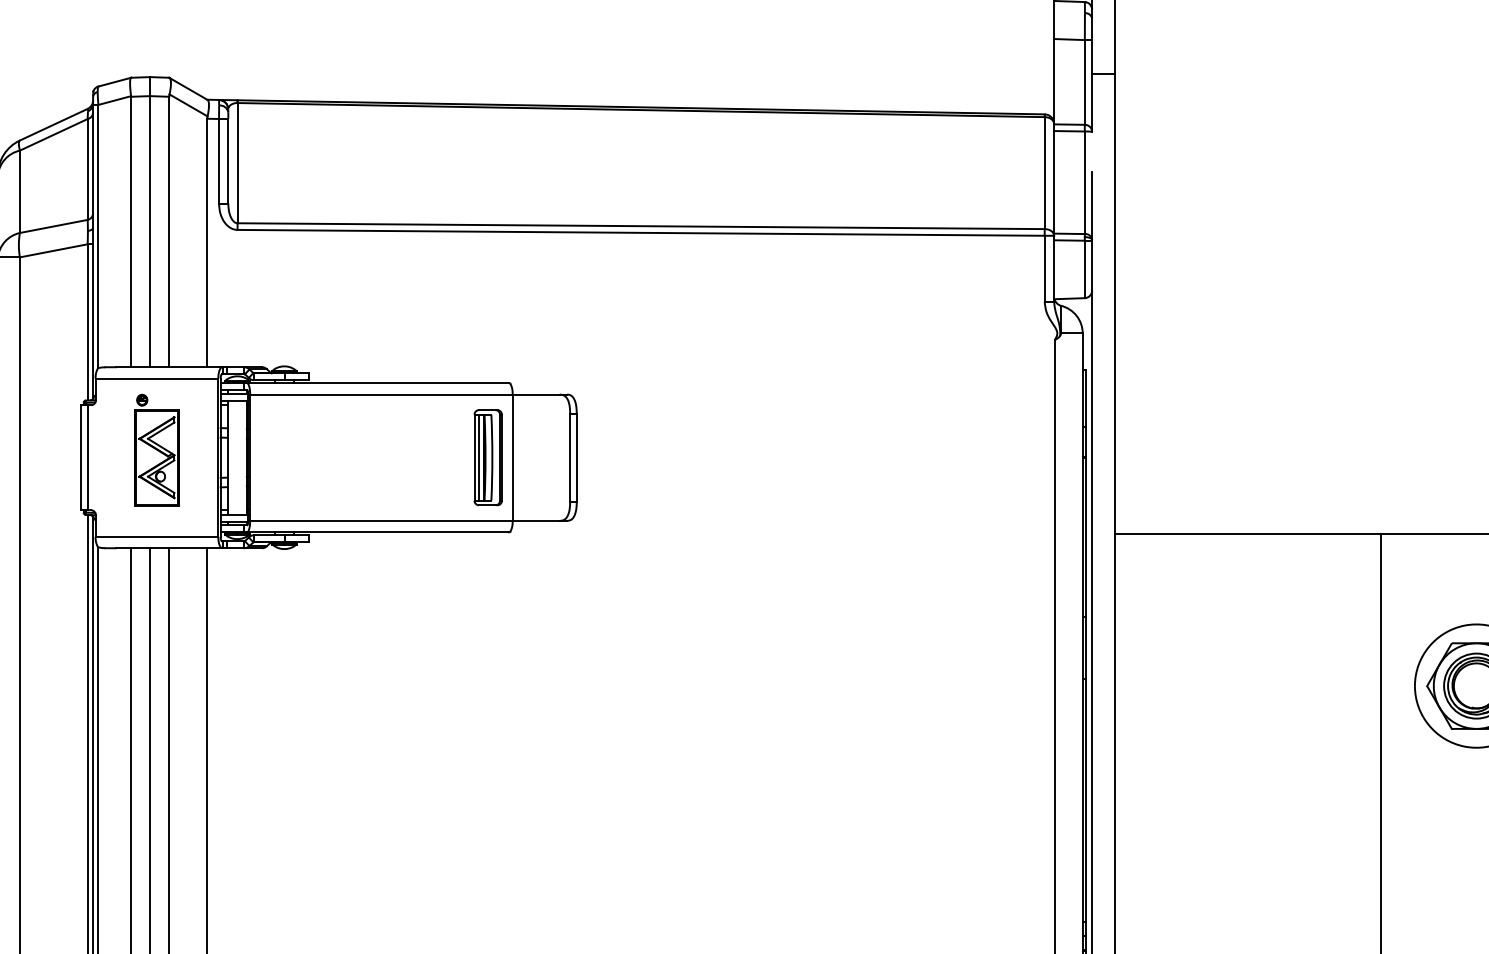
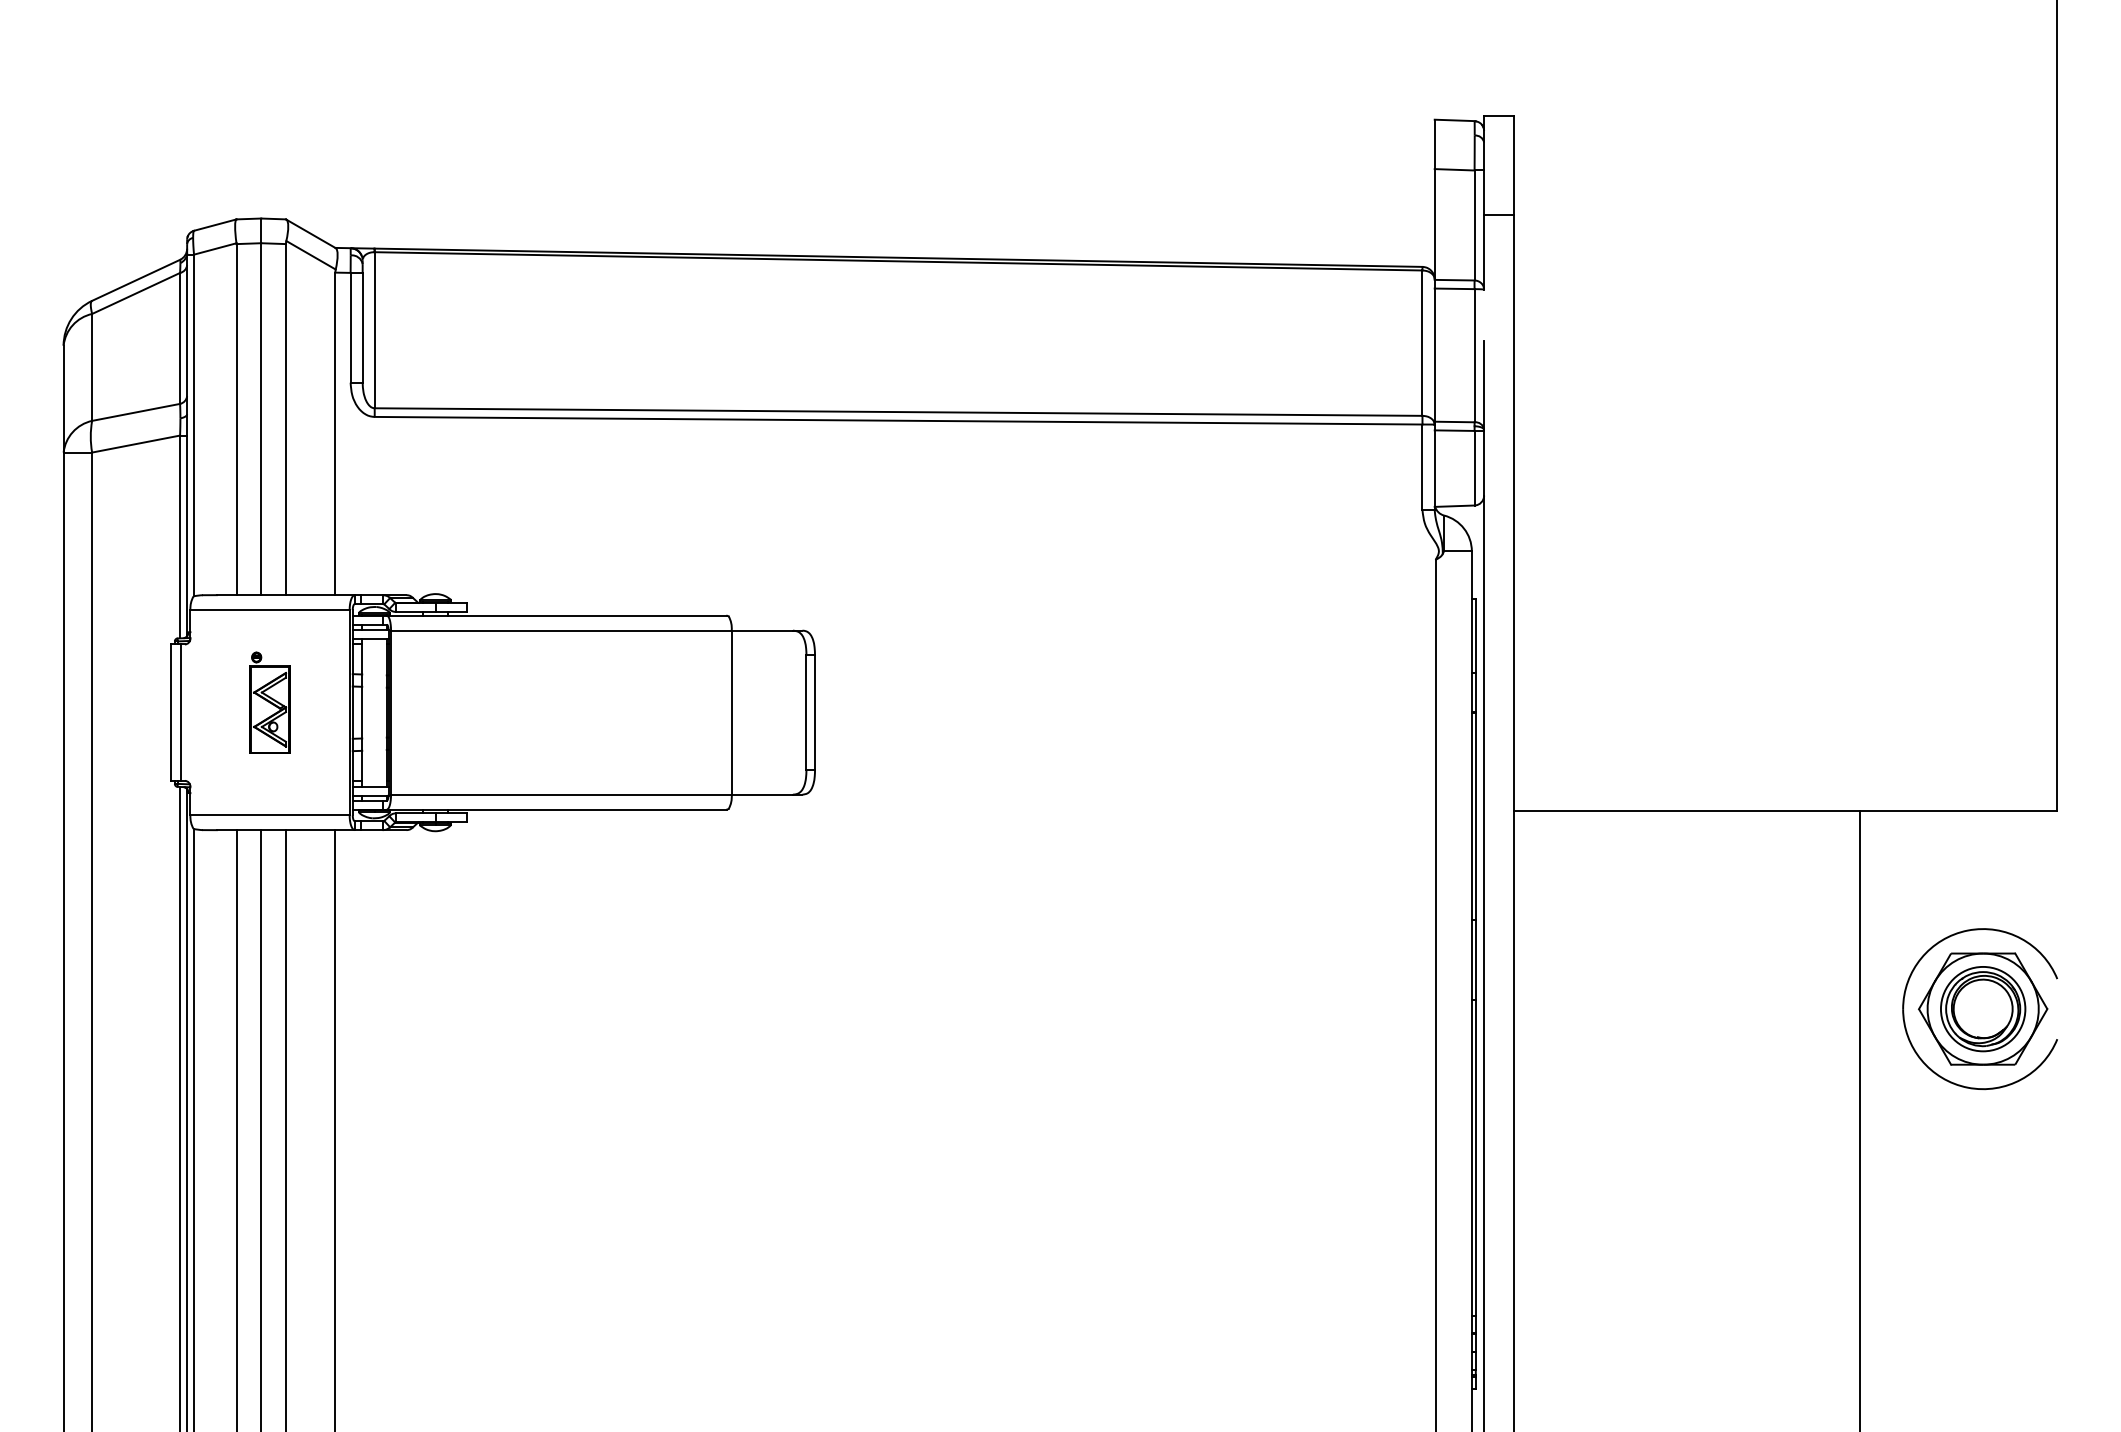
part: (156, 449) -> (269, 702), size x0.7
part: (487, 457) -> (699, 712), removed

